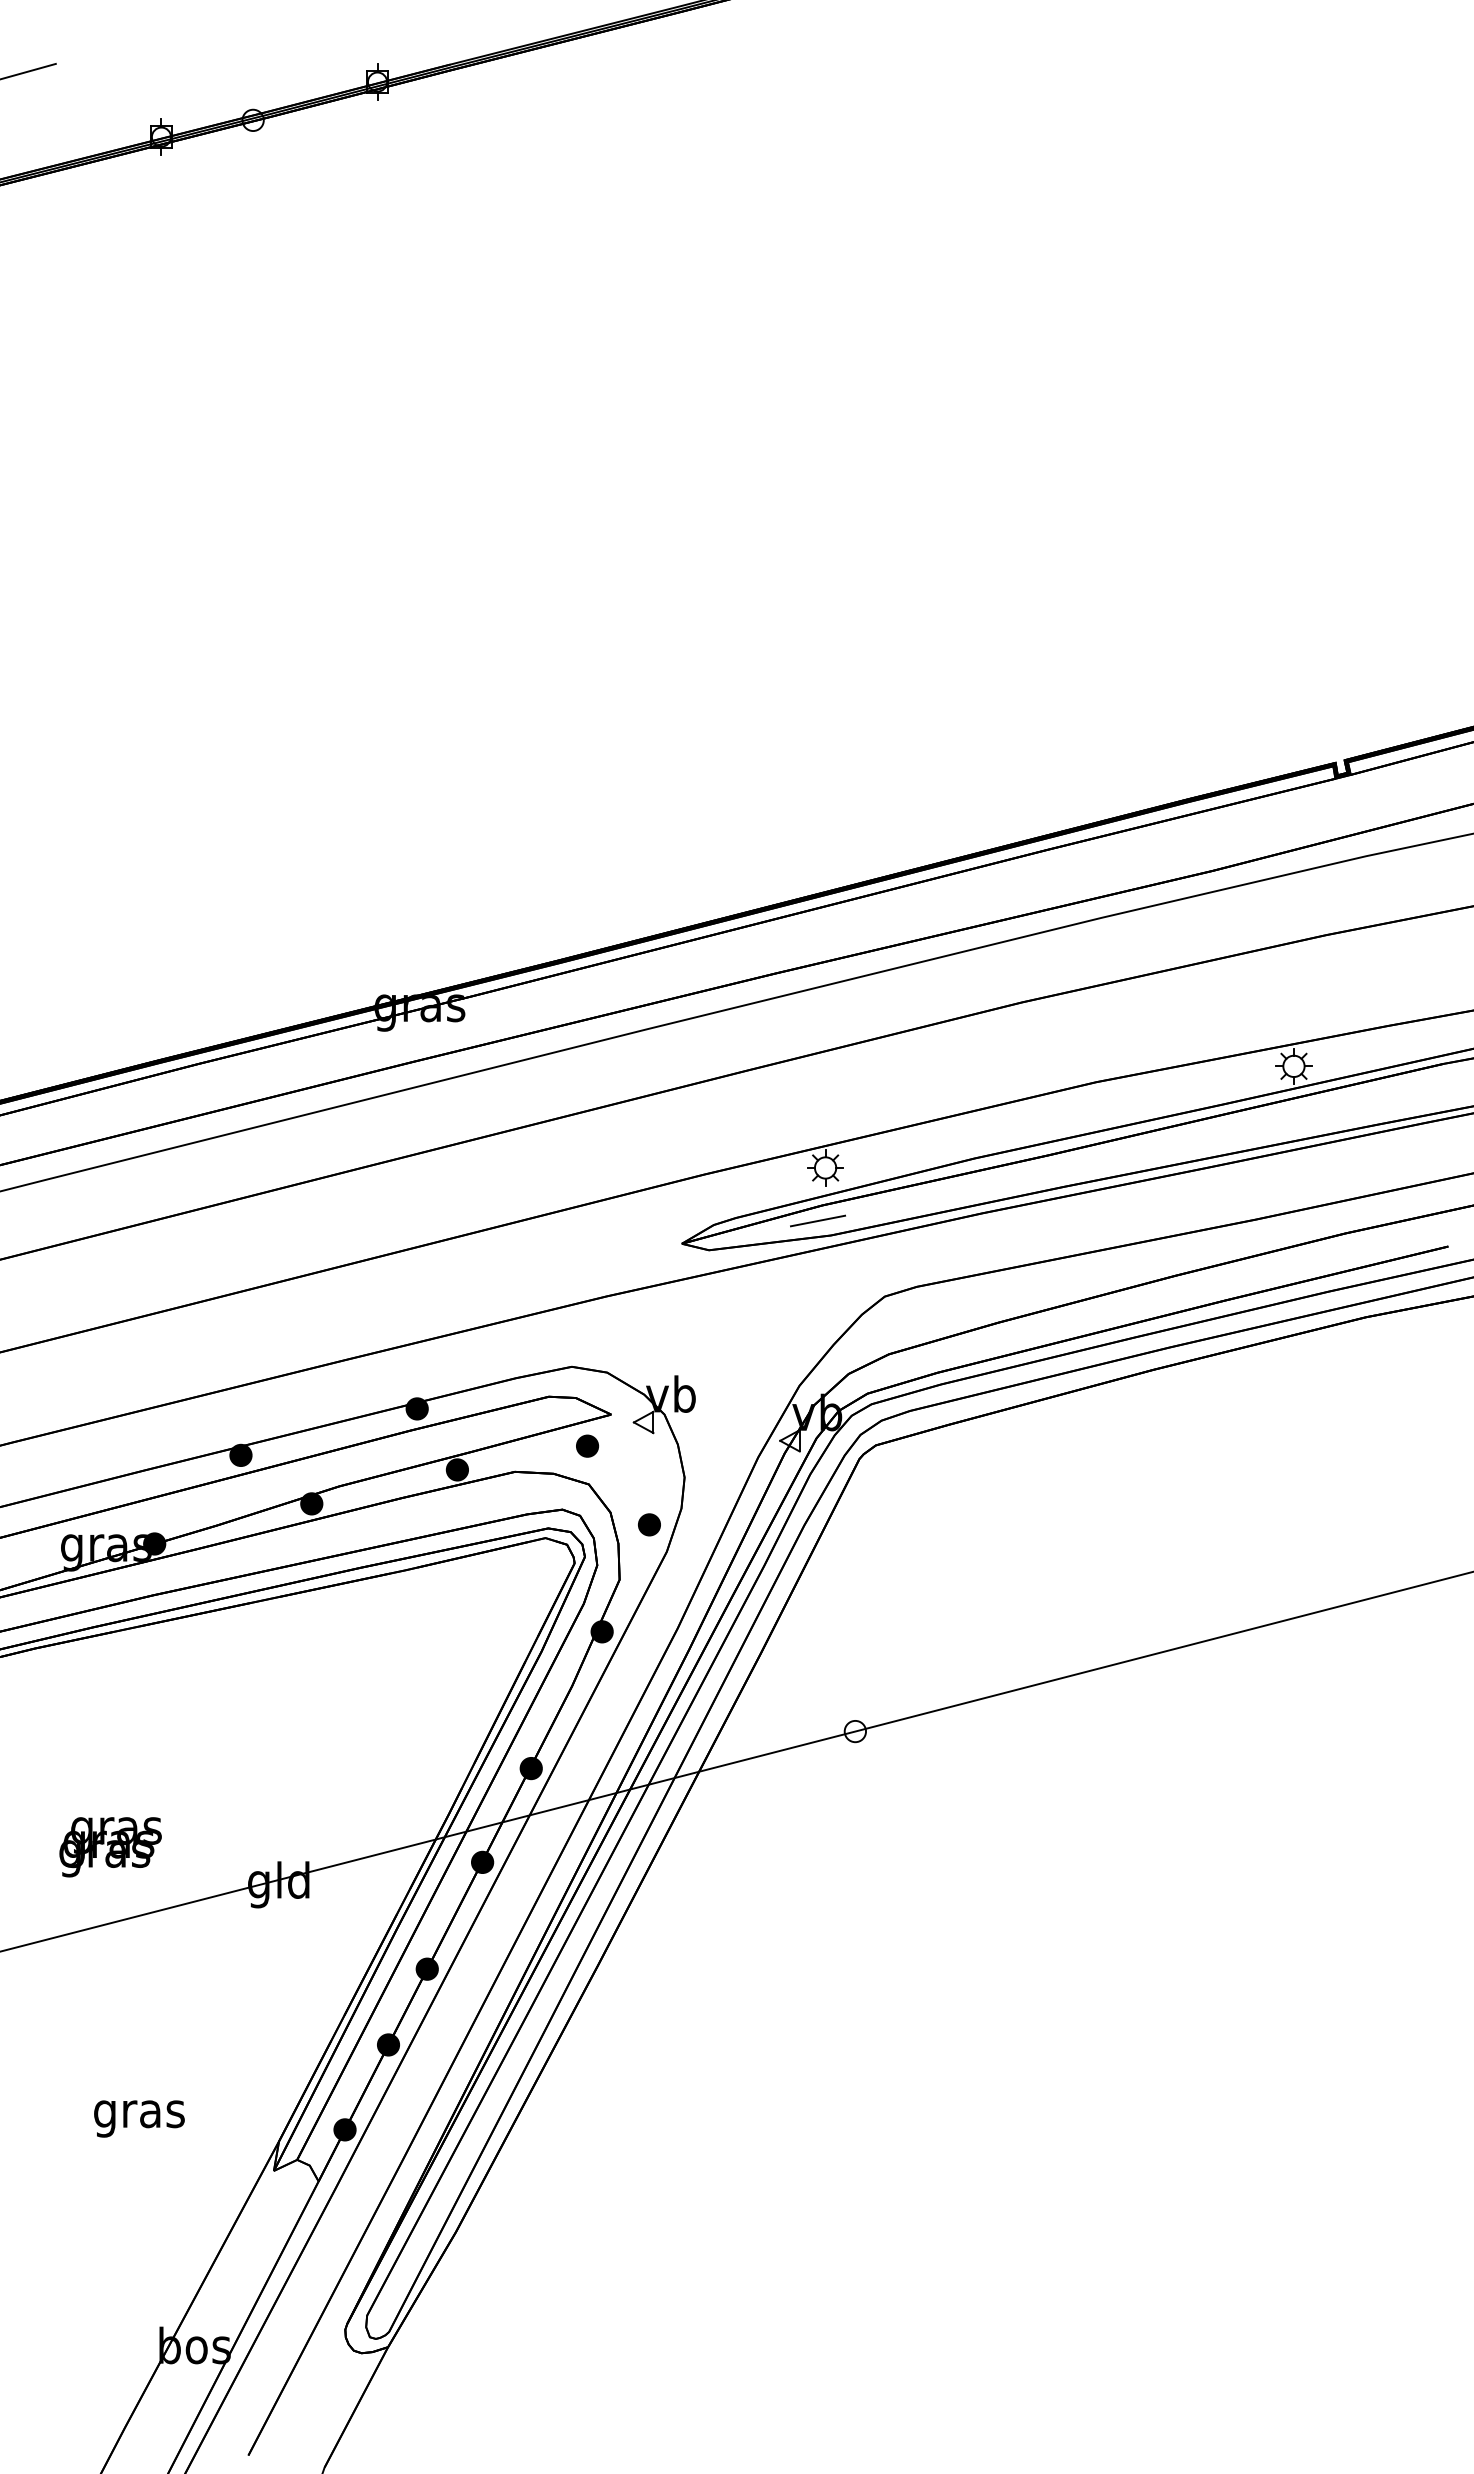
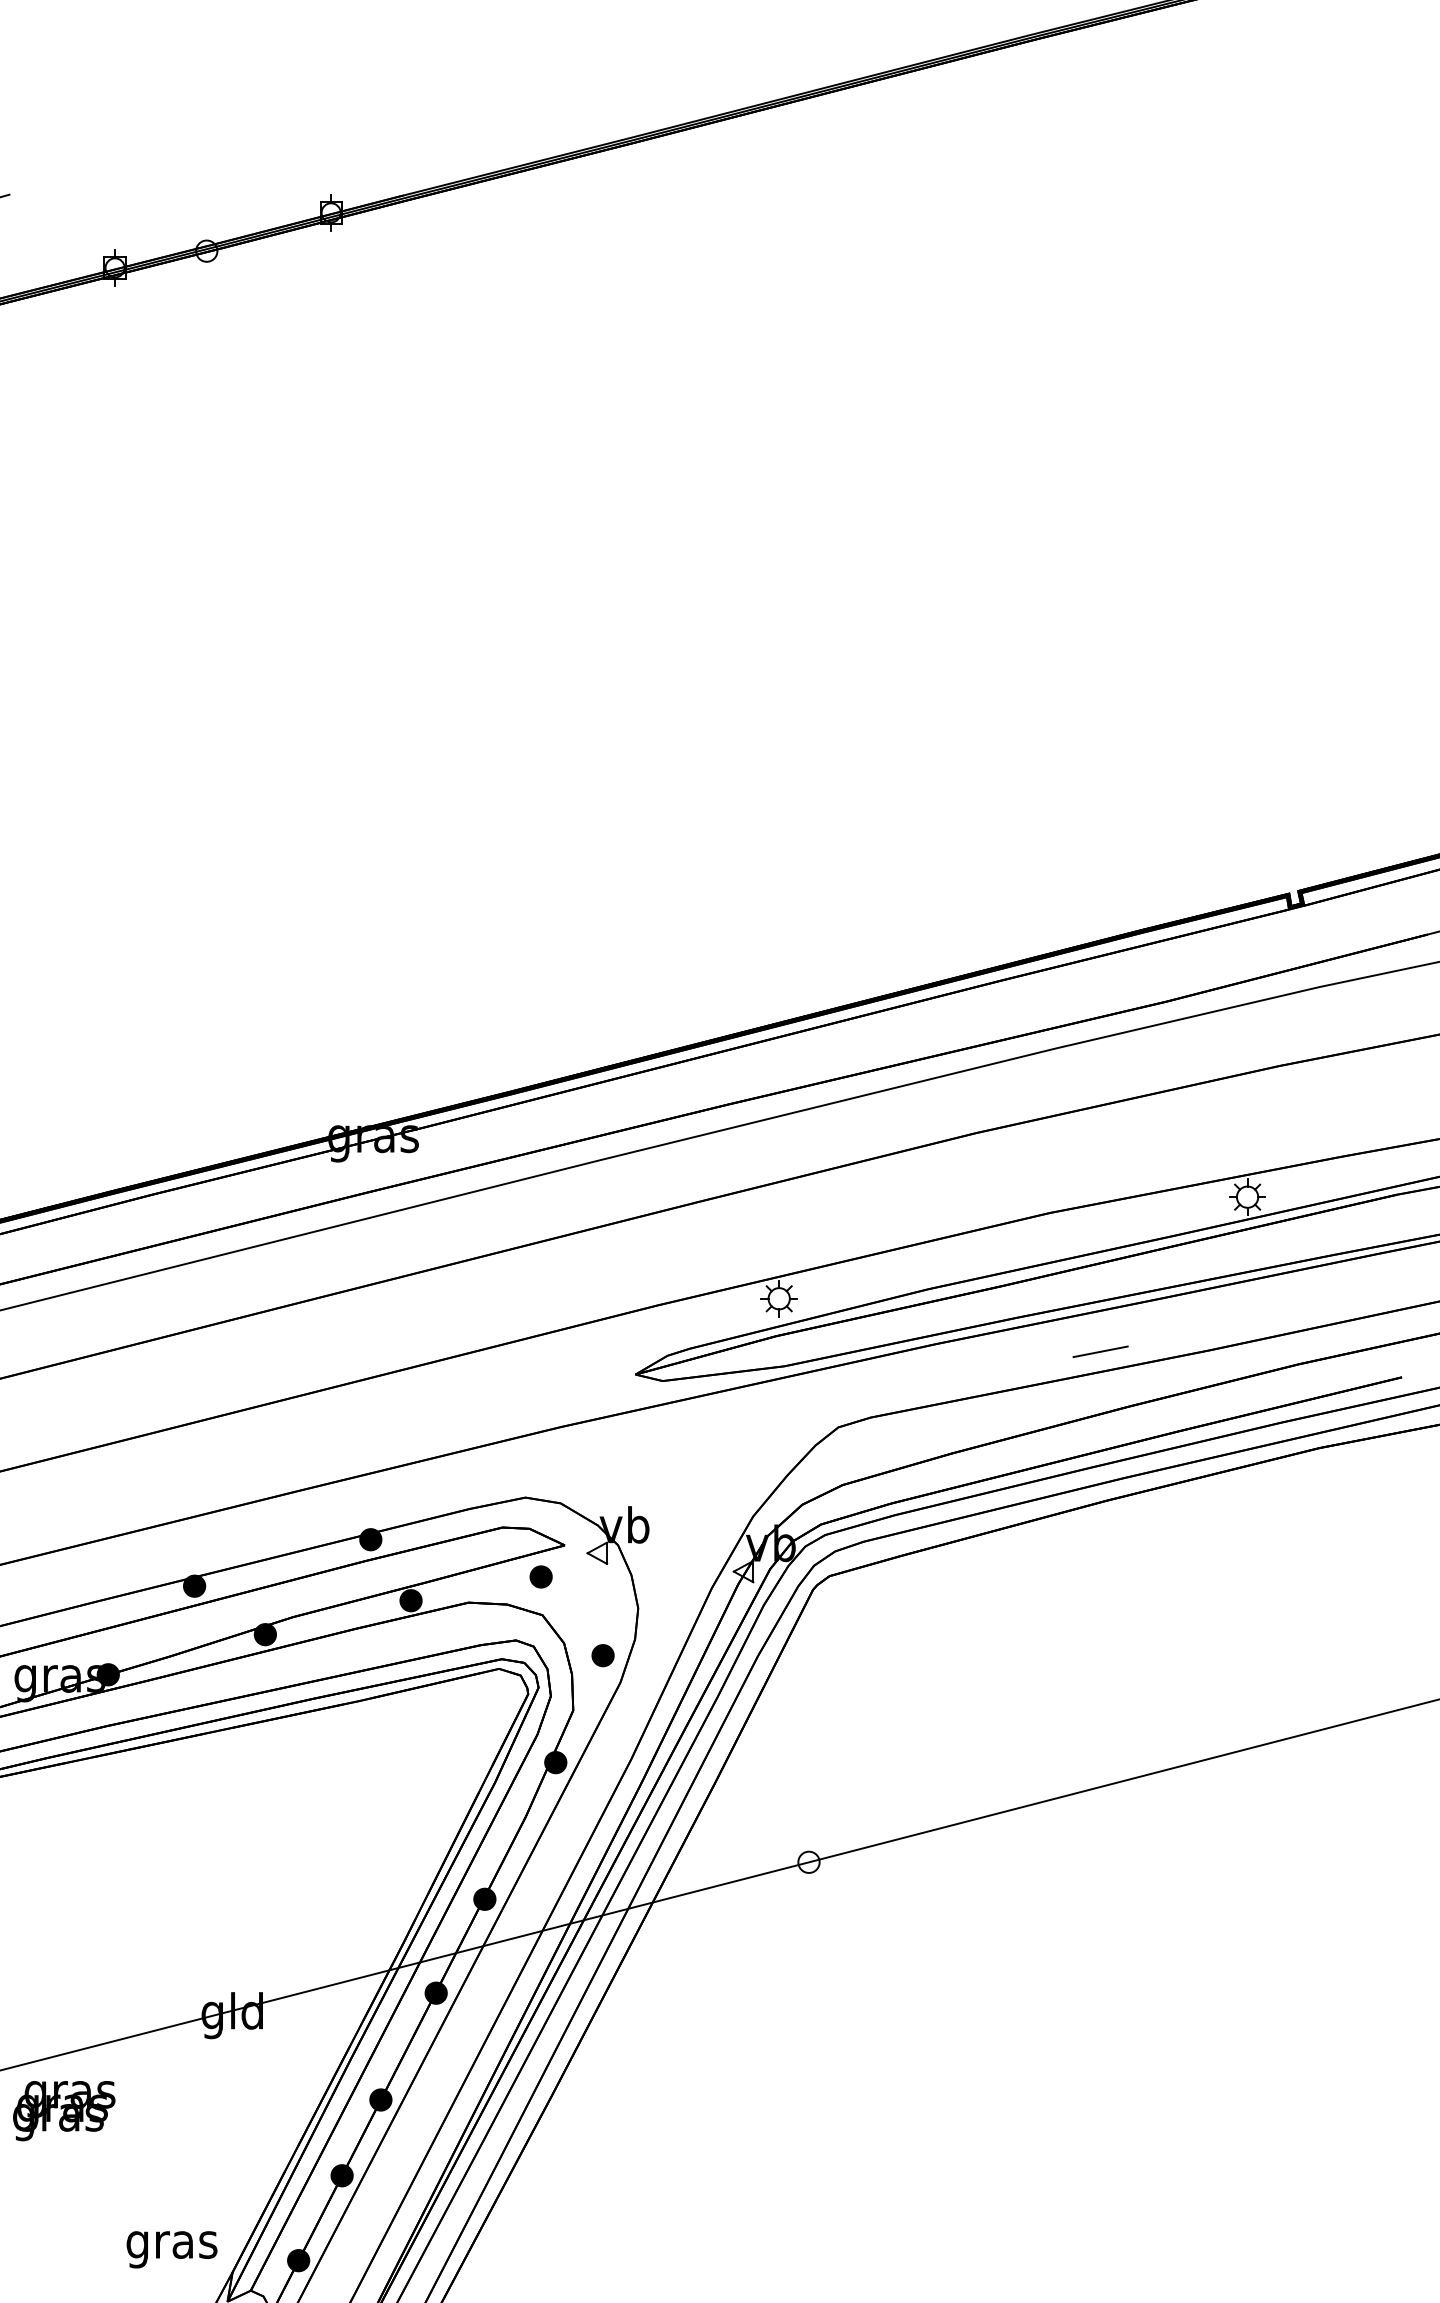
line: (817, 1220) -> (1100, 1351), moved
text: (110, 1847) -> (64, 2111), moved
text: (139, 2118) -> (172, 2249), moved

